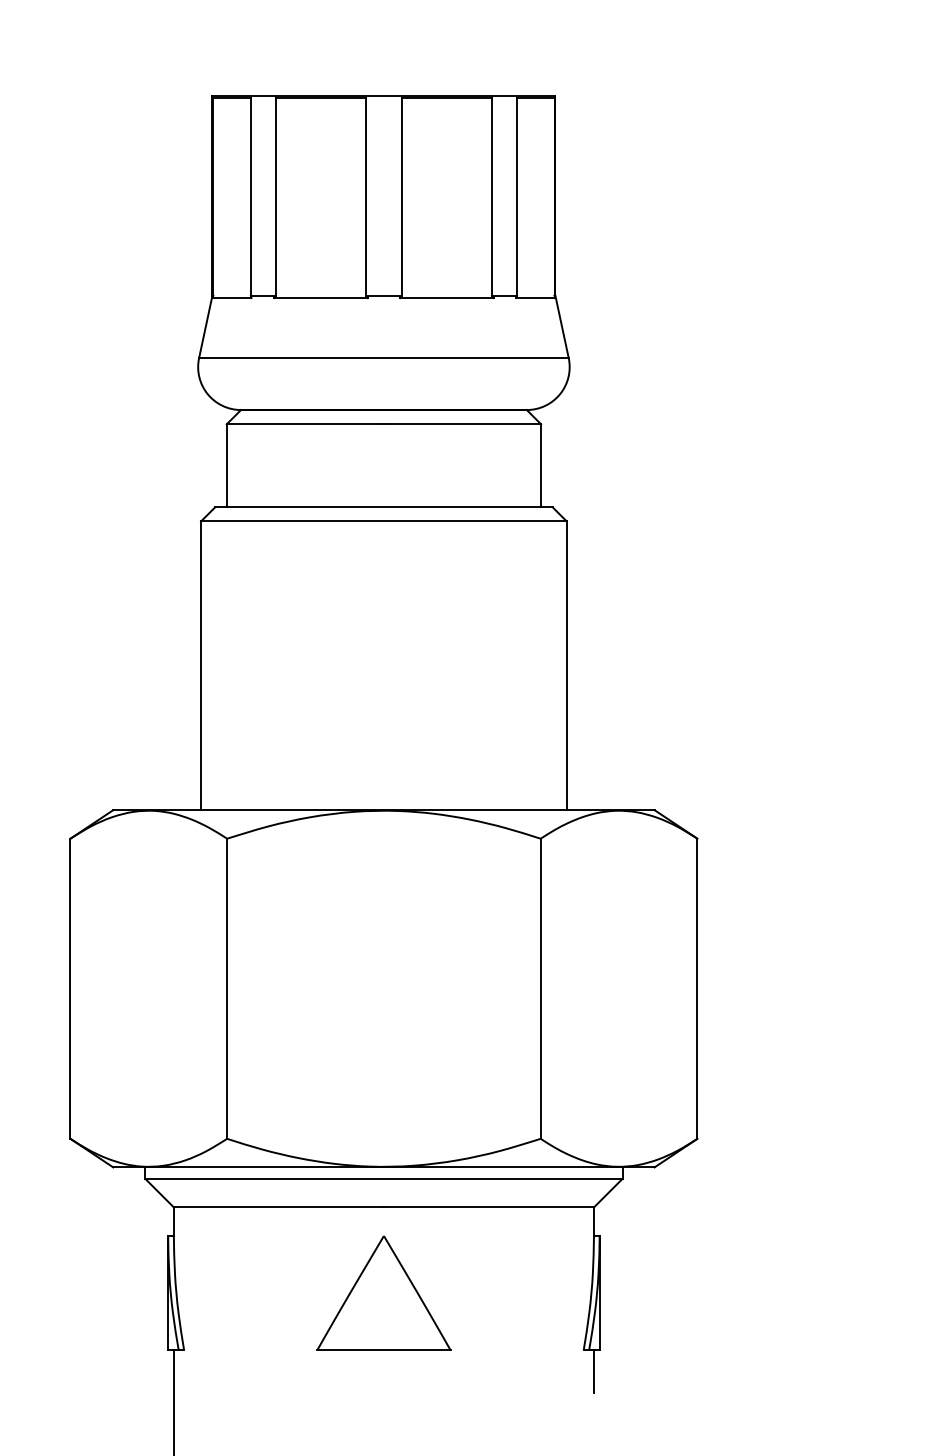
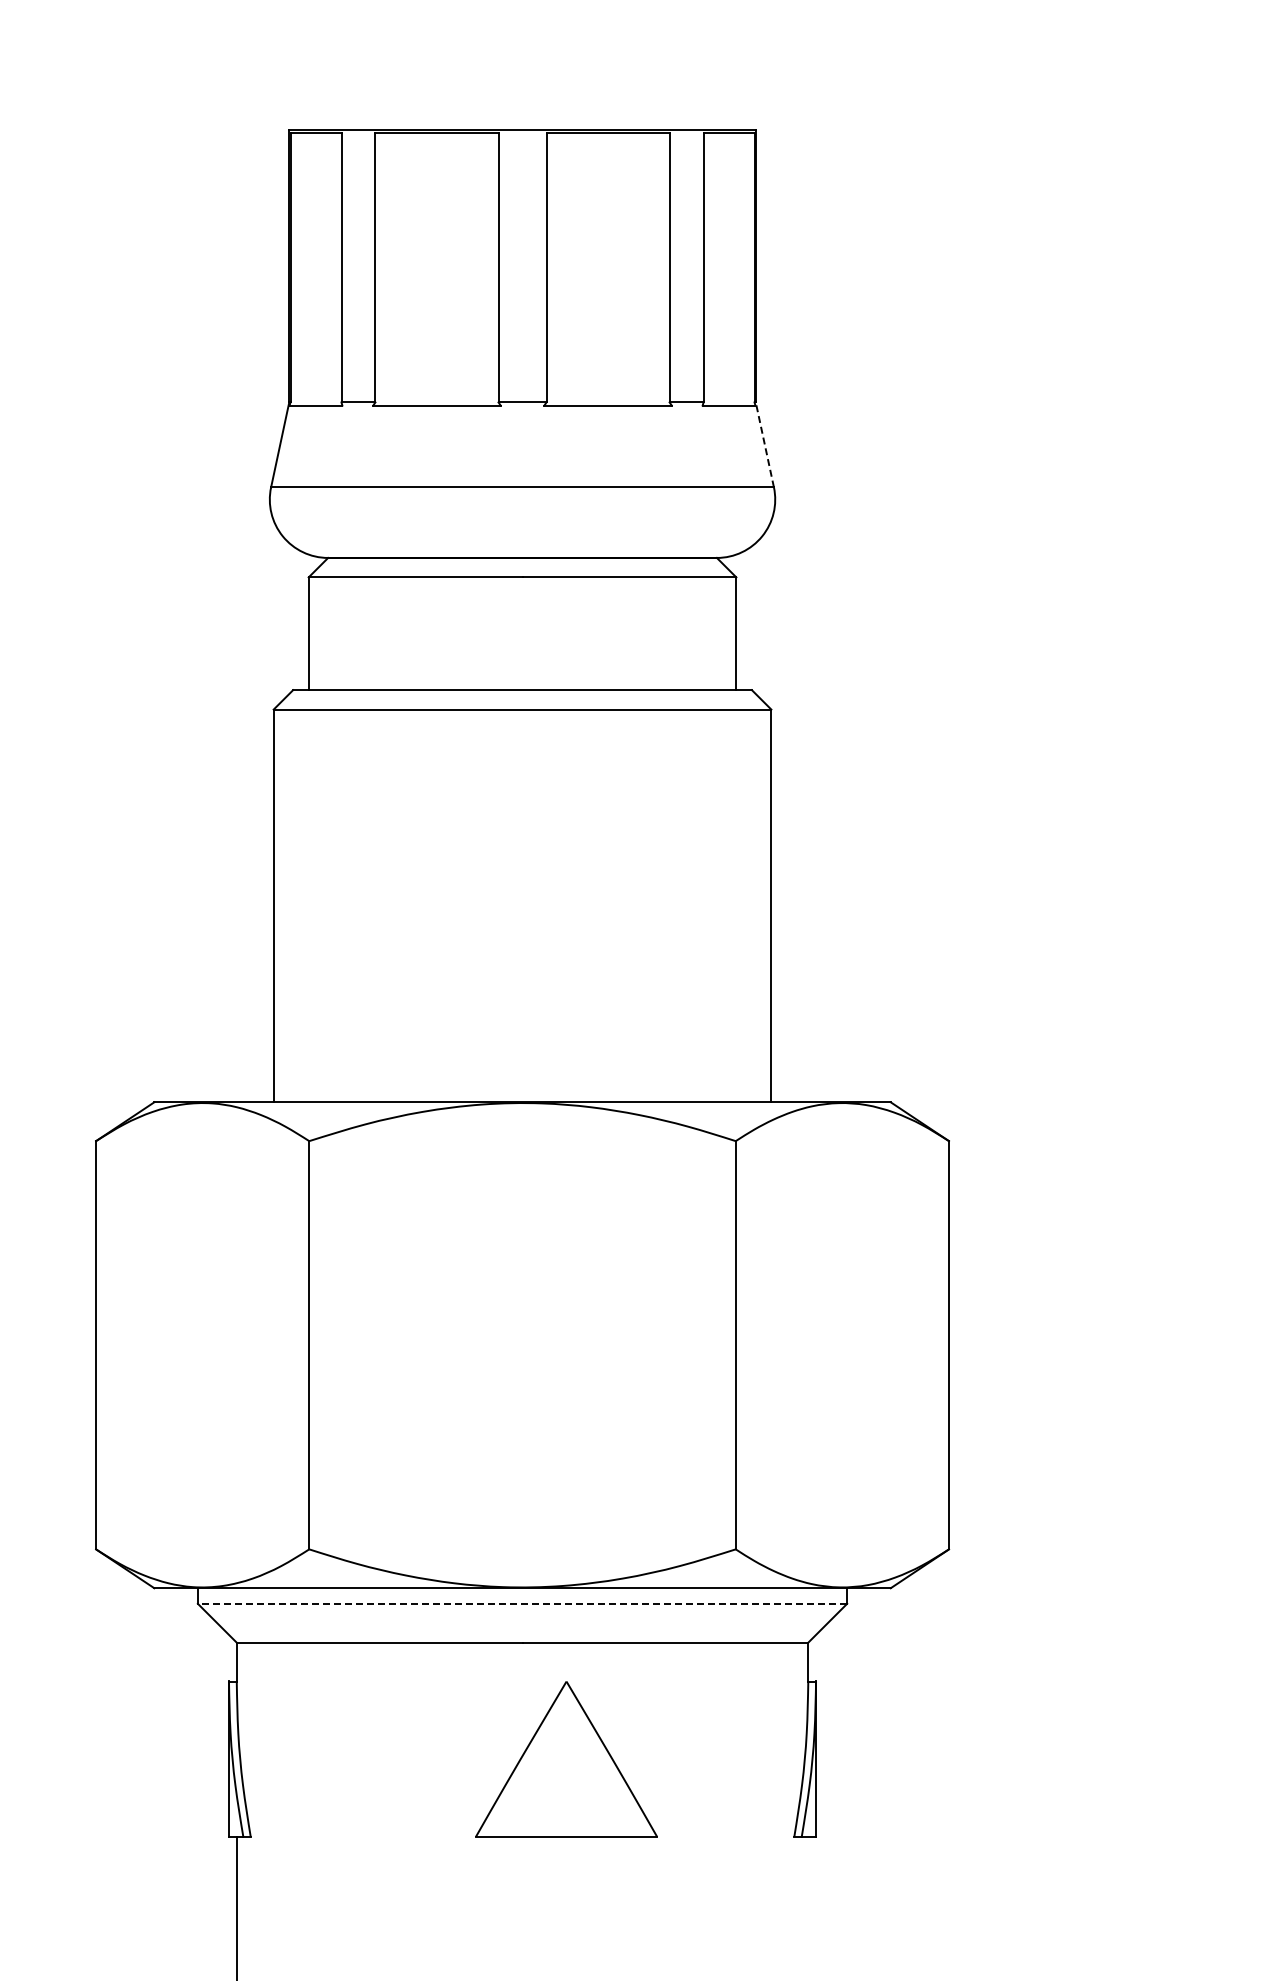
line: (561, 326) -> (764, 444), solid -> dashed
line: (383, 1178) -> (522, 1603), solid -> dashed
part: (383, 1293) -> (566, 1759), moved
line: (594, 1371) -> (808, 1866), removed

